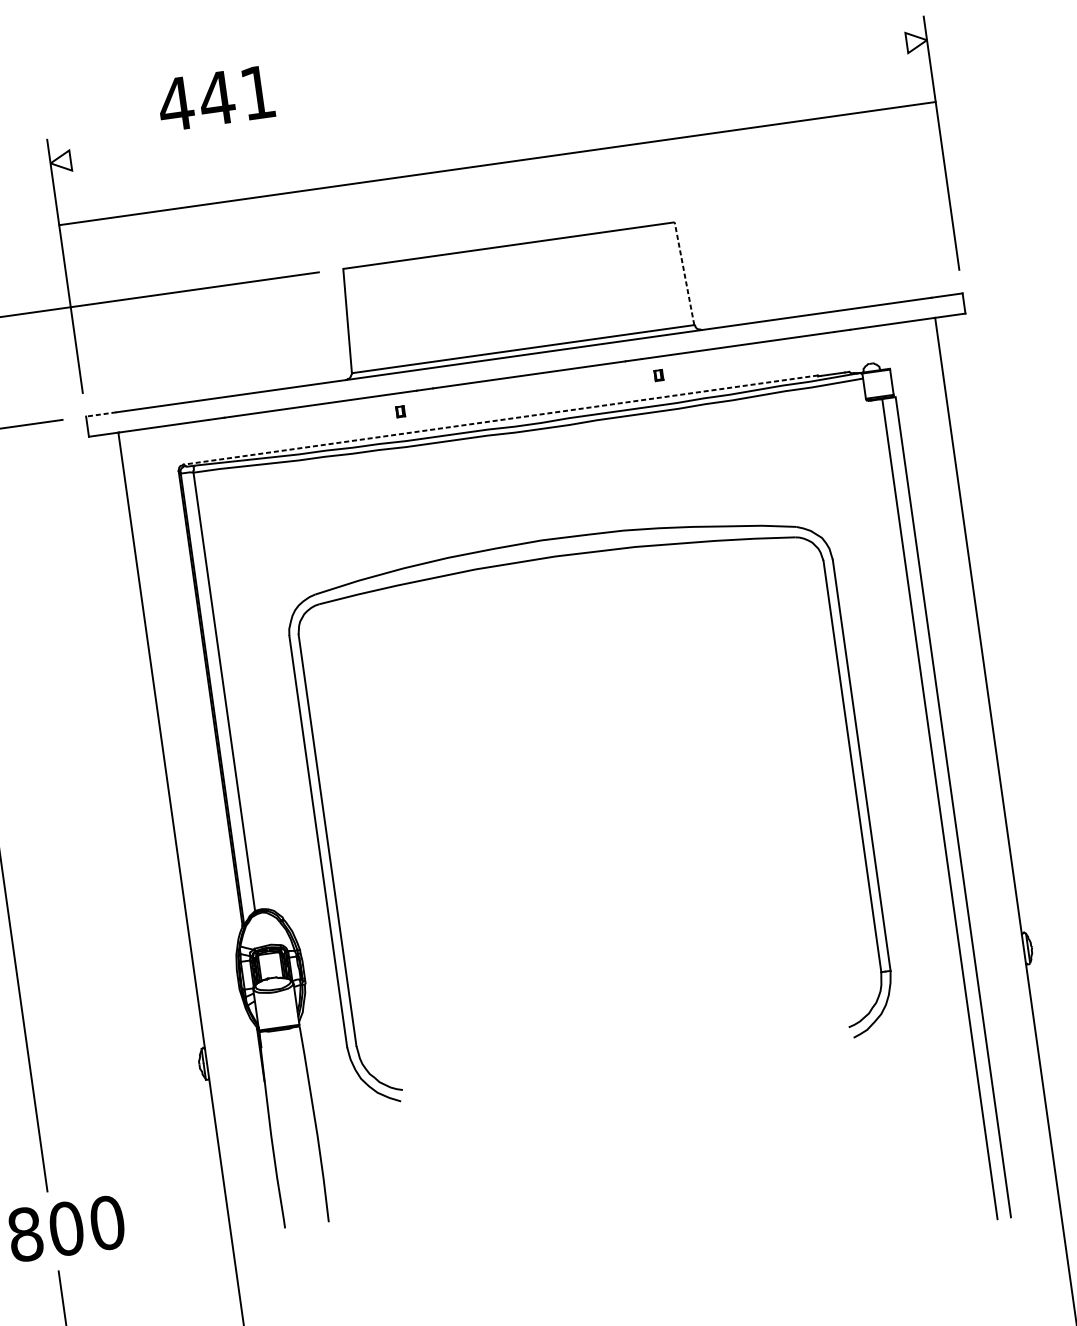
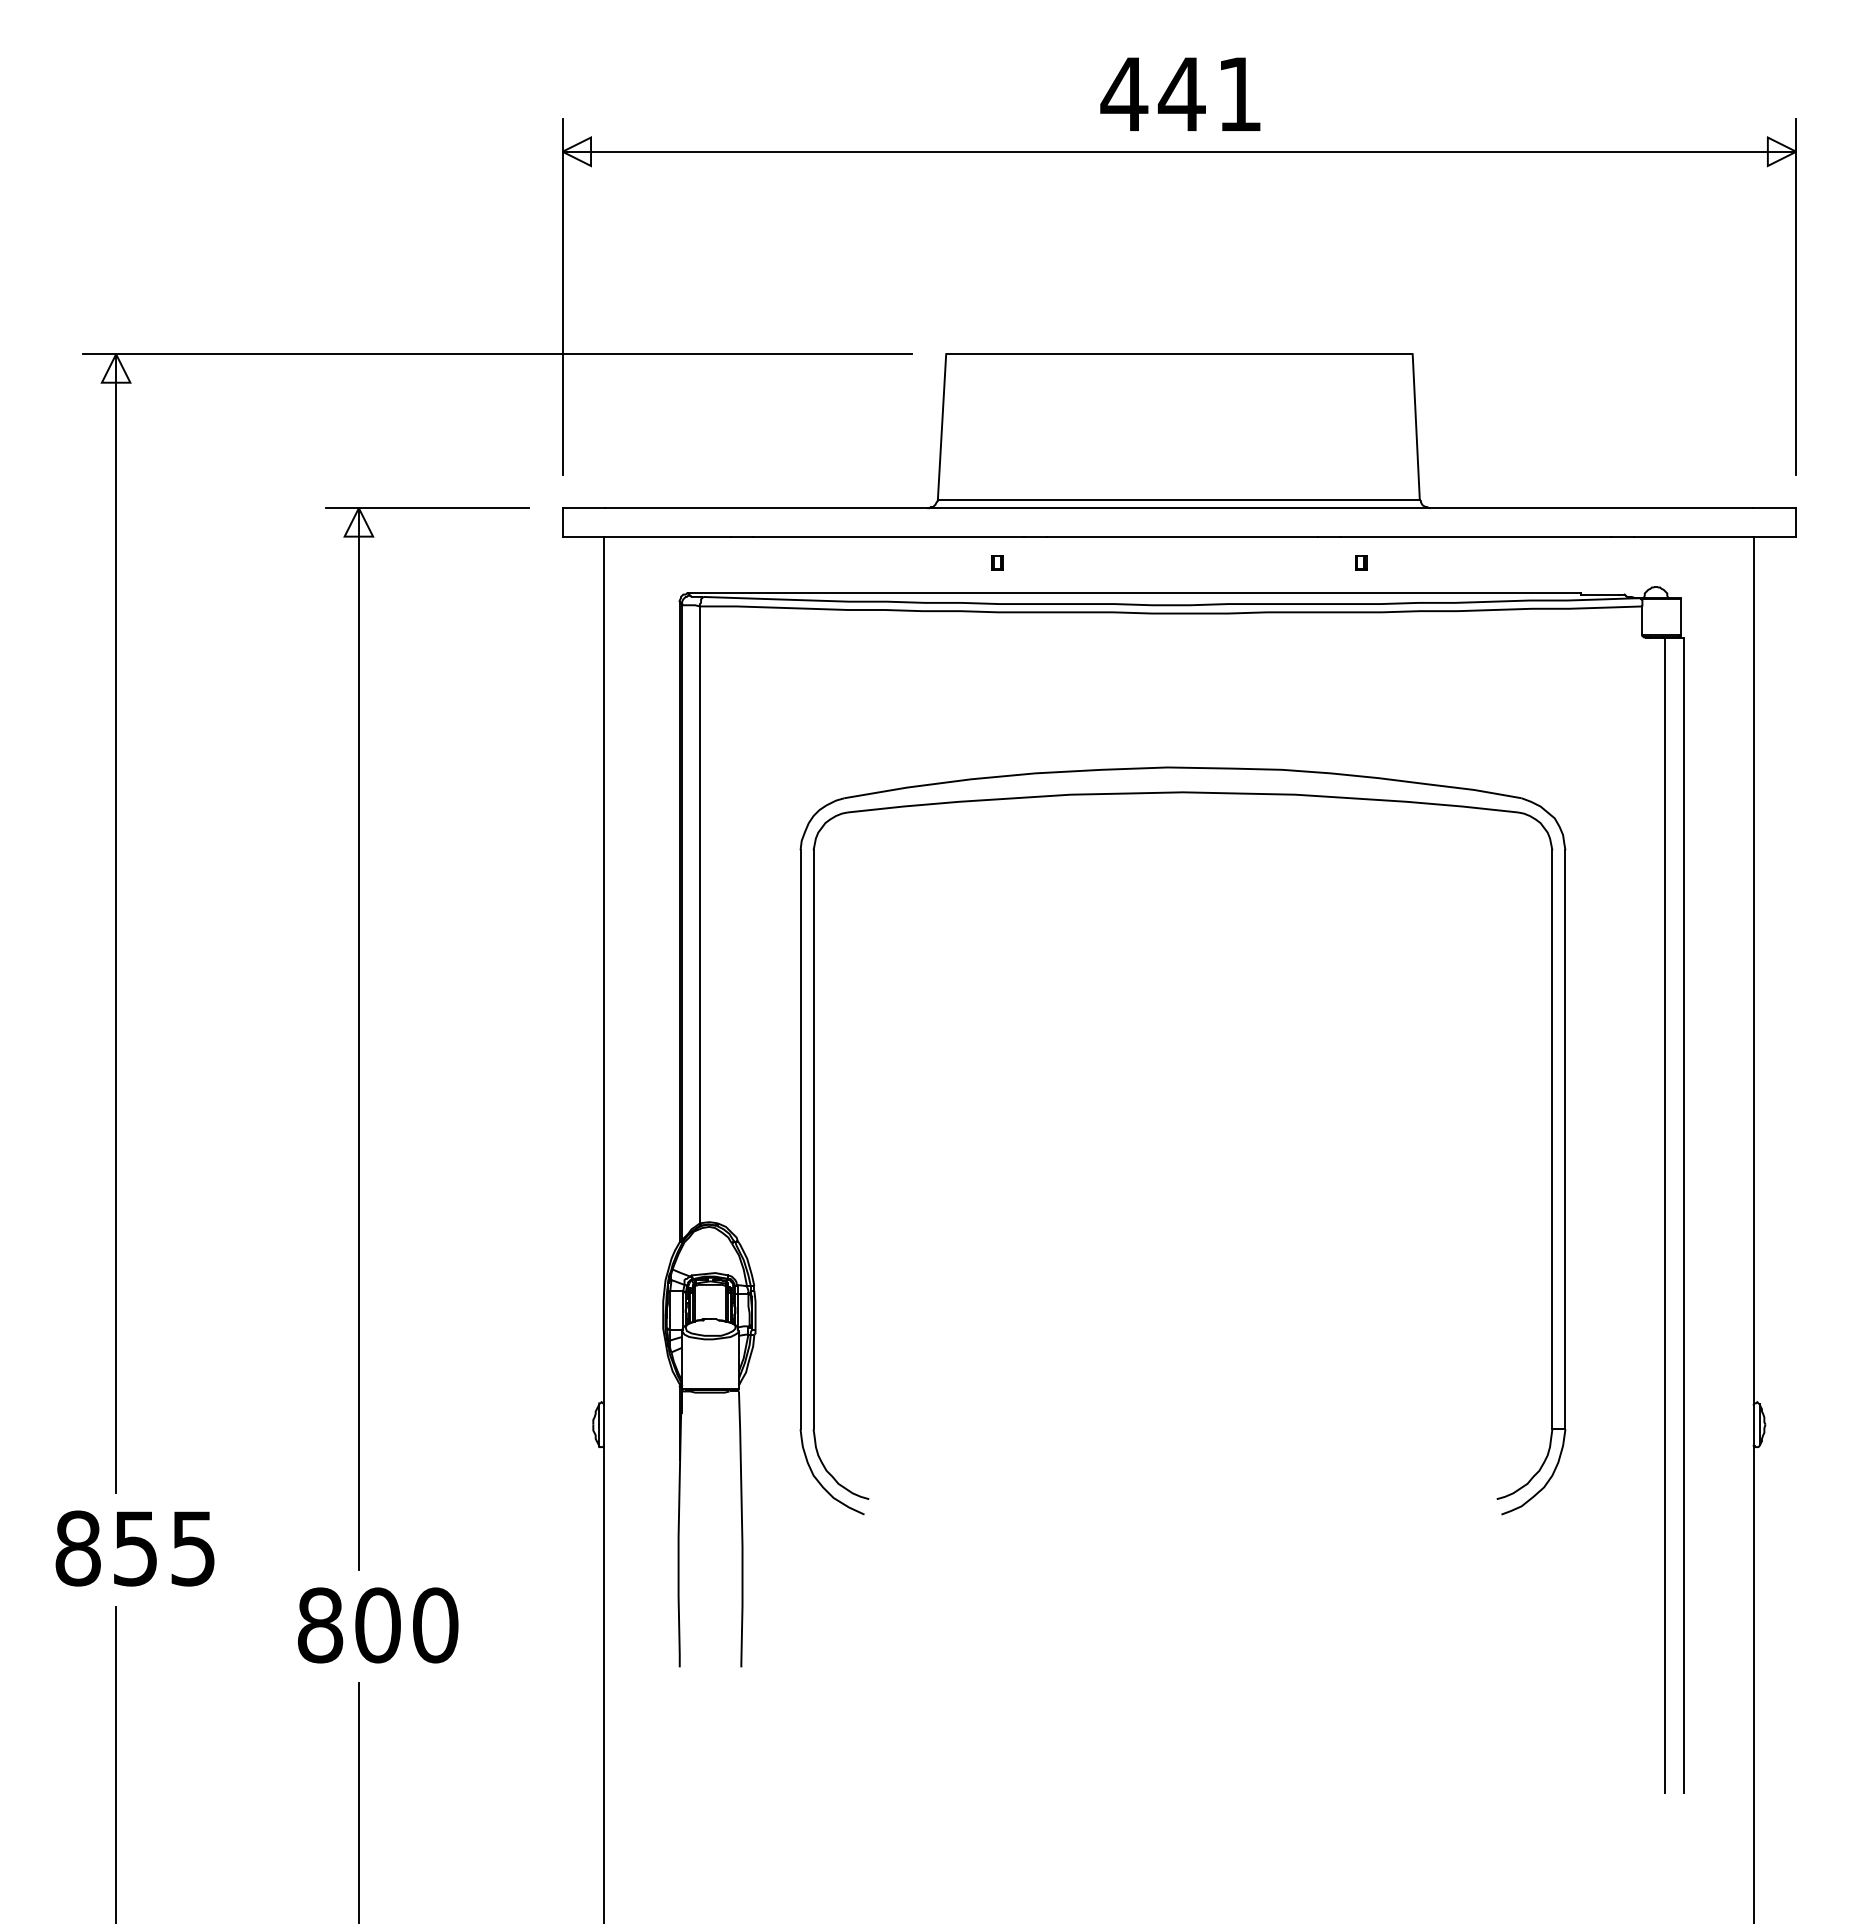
text: (215, 97) -> (1180, 93), moved
line: (497, 163) -> (1179, 151), moved
line: (684, 274) -> (1416, 427), dashed -> solid
line: (101, 414) -> (583, 508), dashed -> solid
line: (500, 420) -> (1133, 593), dashed -> solid

